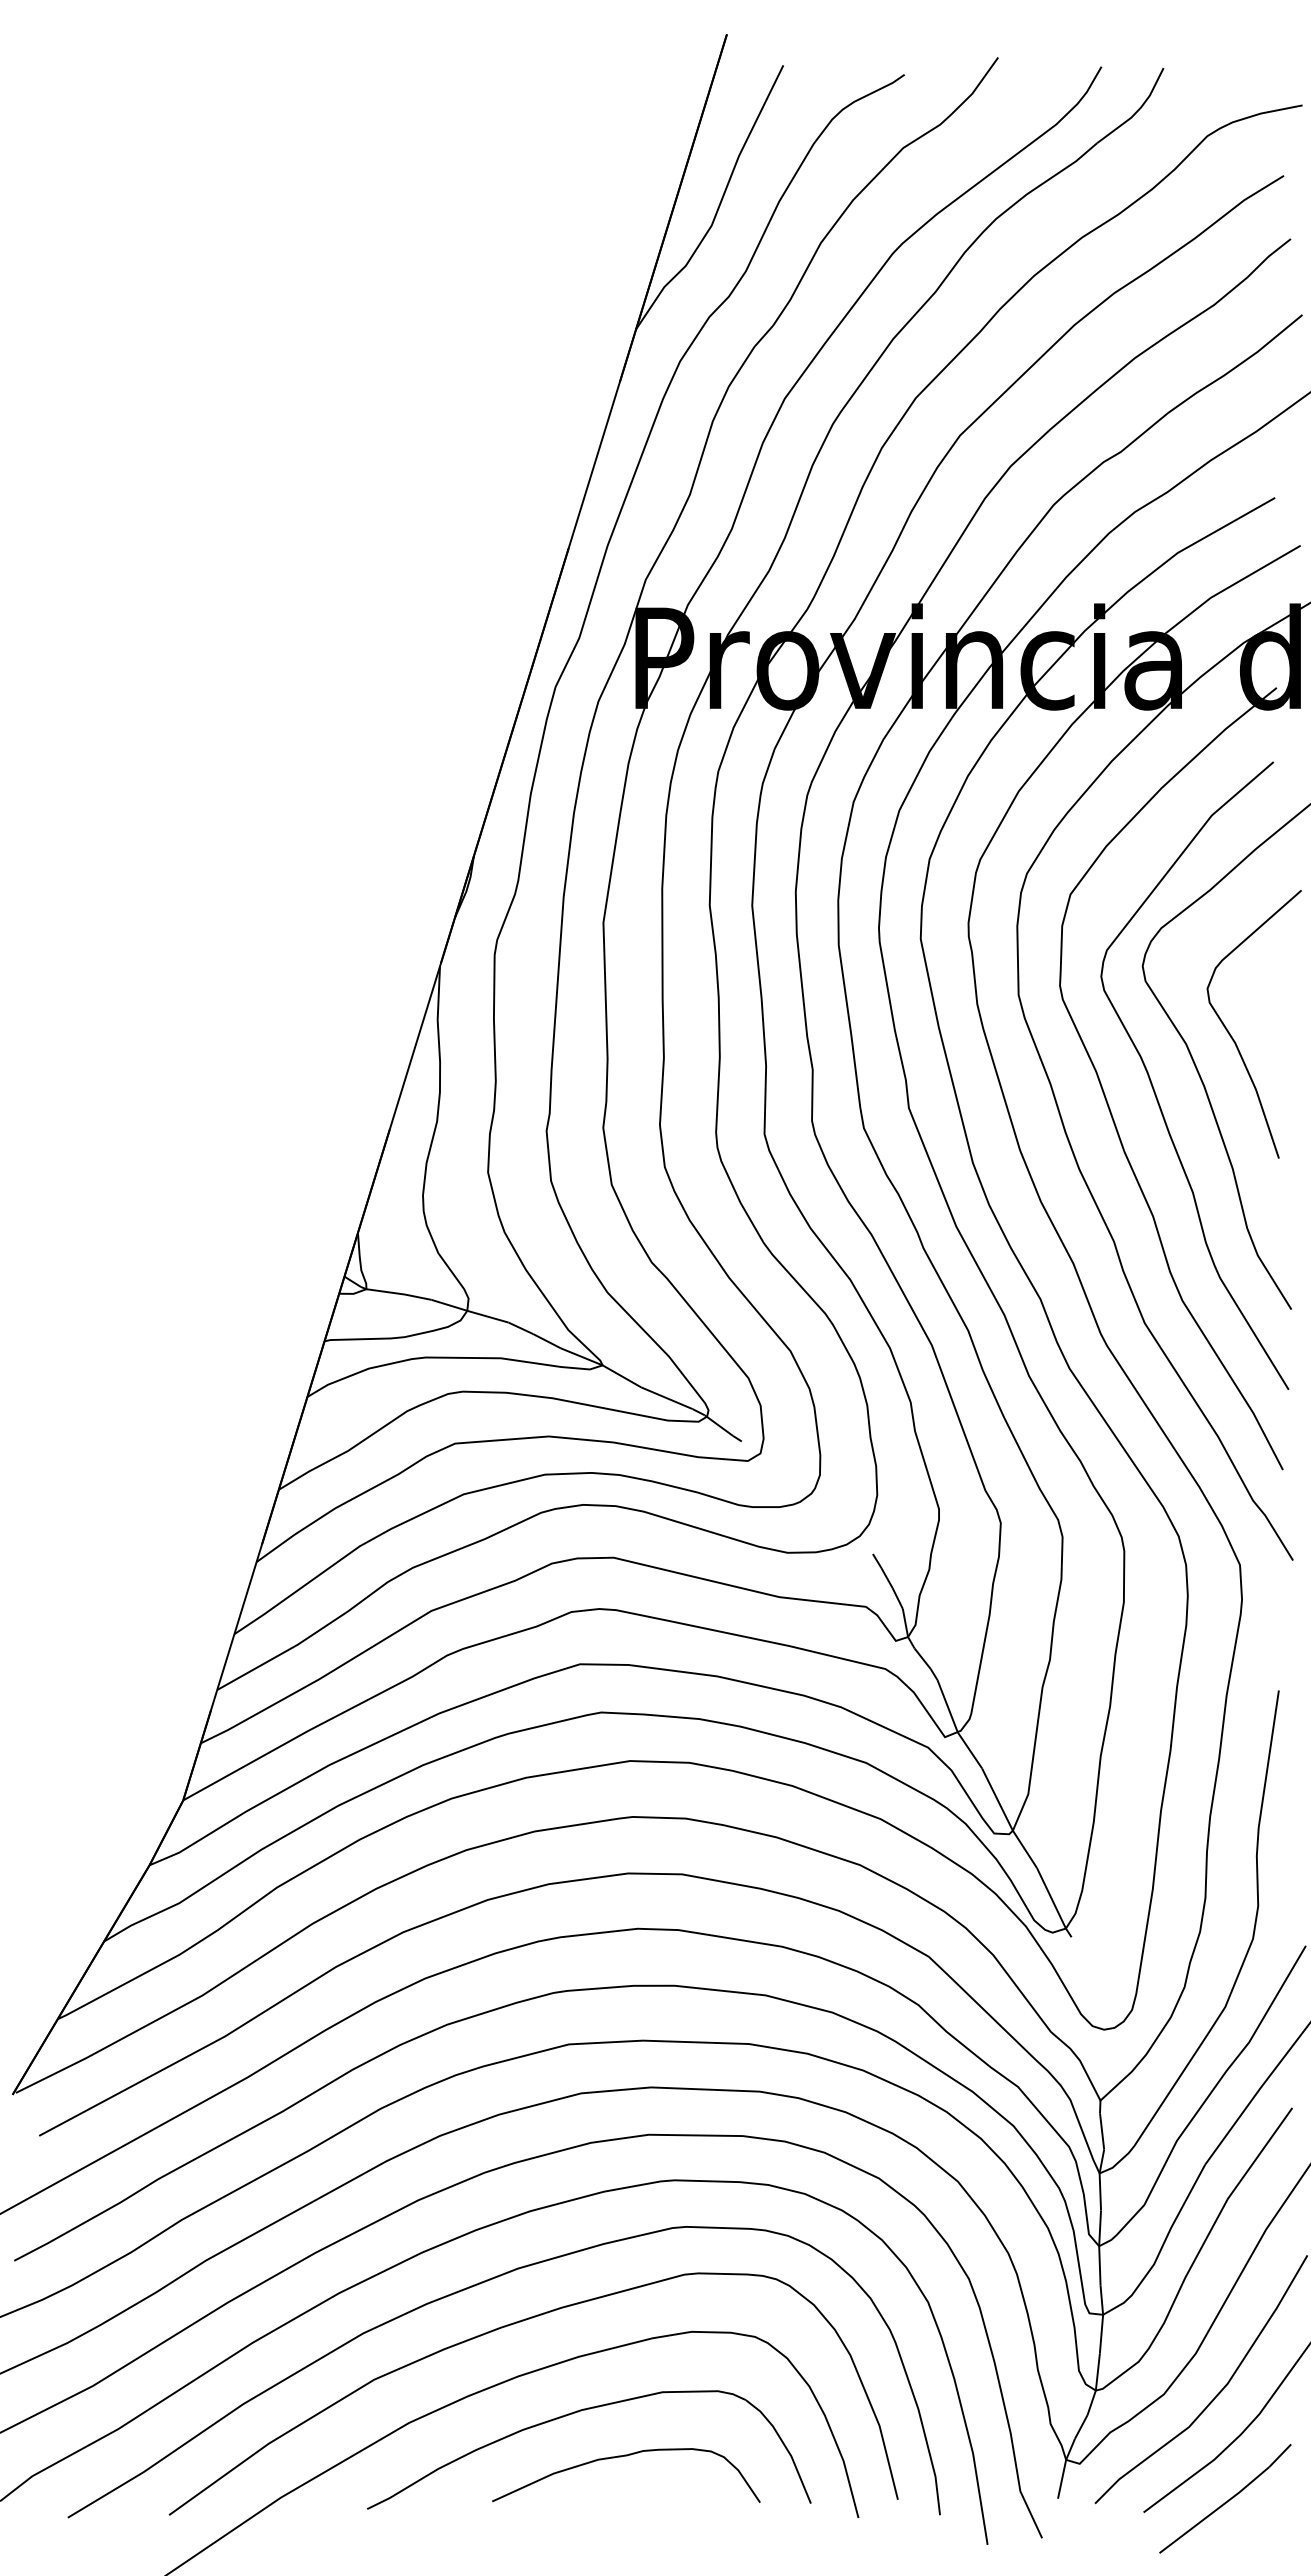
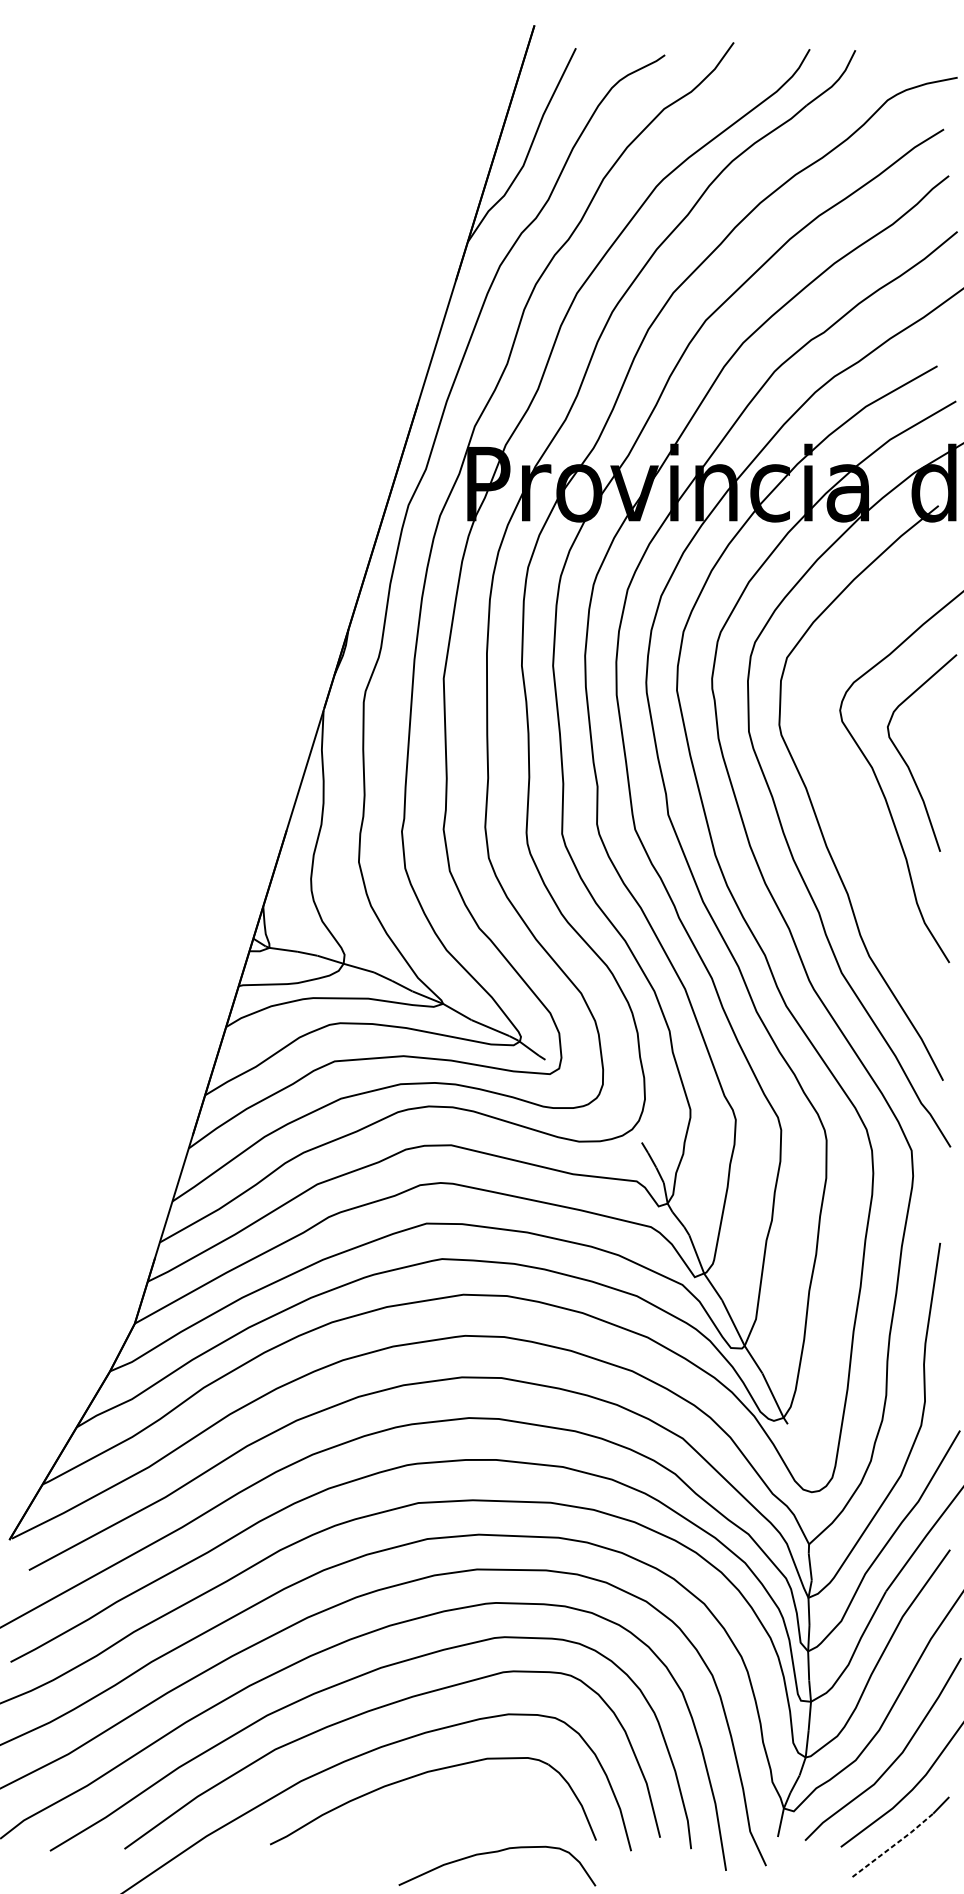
curve: (1154, 1088) -> (848, 800), removed
curve: (621, 2457) -> (493, 1853), moved
line: (1215, 2510) -> (893, 1845), solid -> dashed

